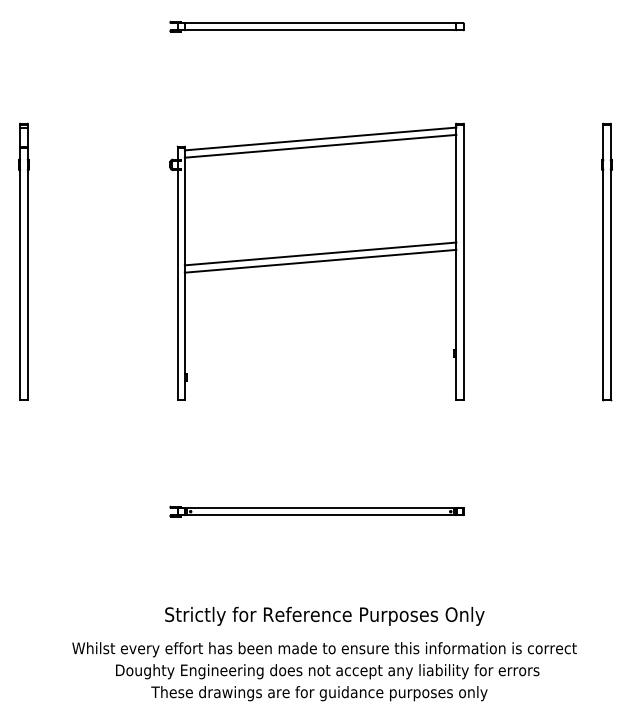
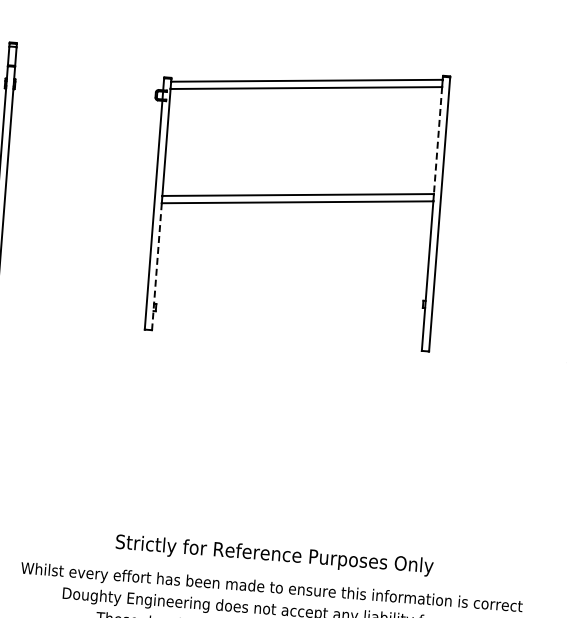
line: (456, 188) -> (438, 140), solid -> dashed
line: (184, 336) -> (156, 266), solid -> dashed
part: (316, 511) -> (274, 450), removed

